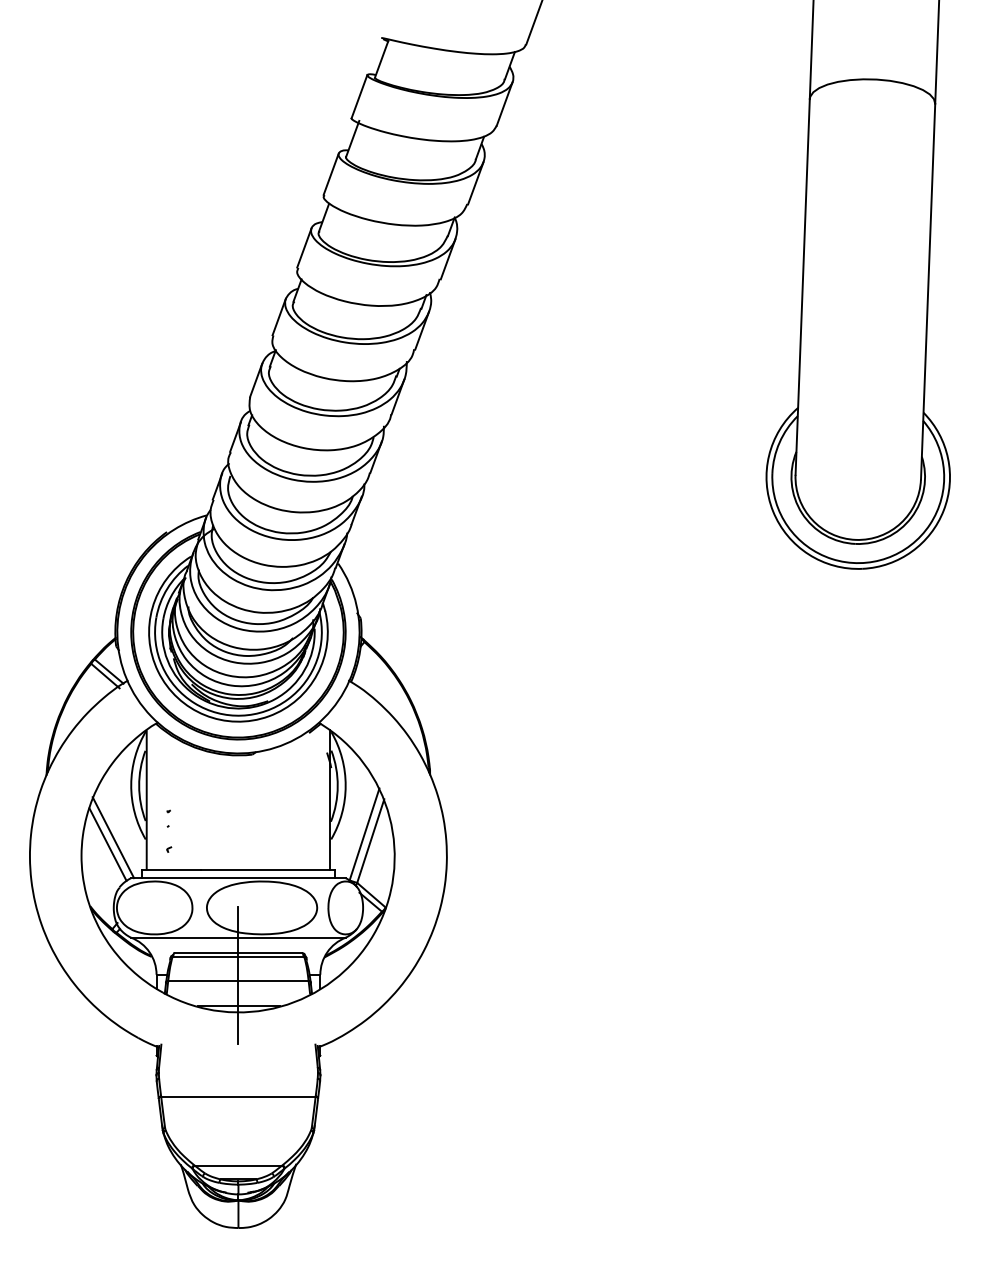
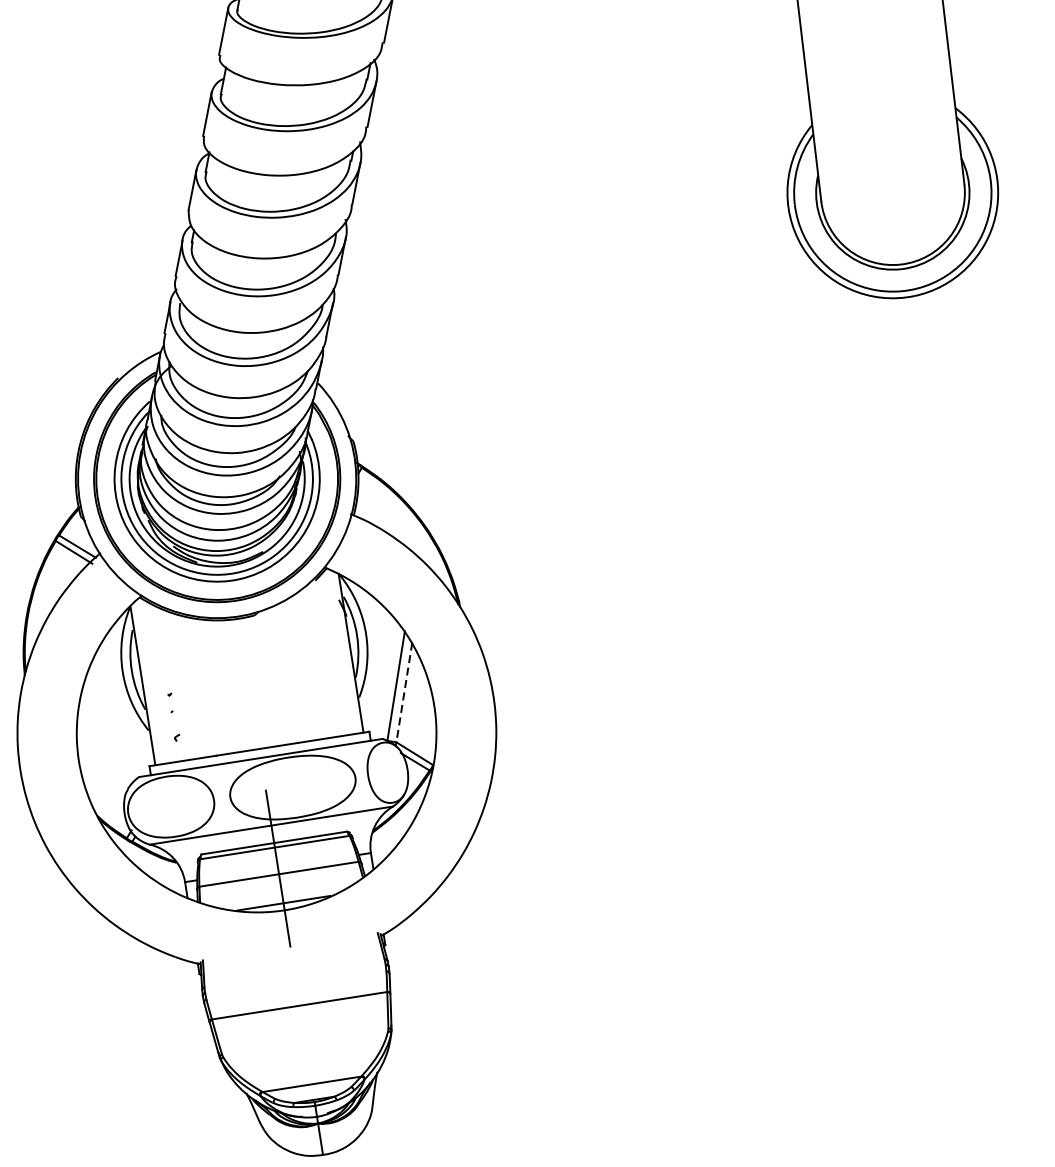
line: (113, 837) -> (111, 734), removed
line: (370, 841) -> (404, 692), solid -> dashed
line: (107, 844) -> (106, 743), removed

